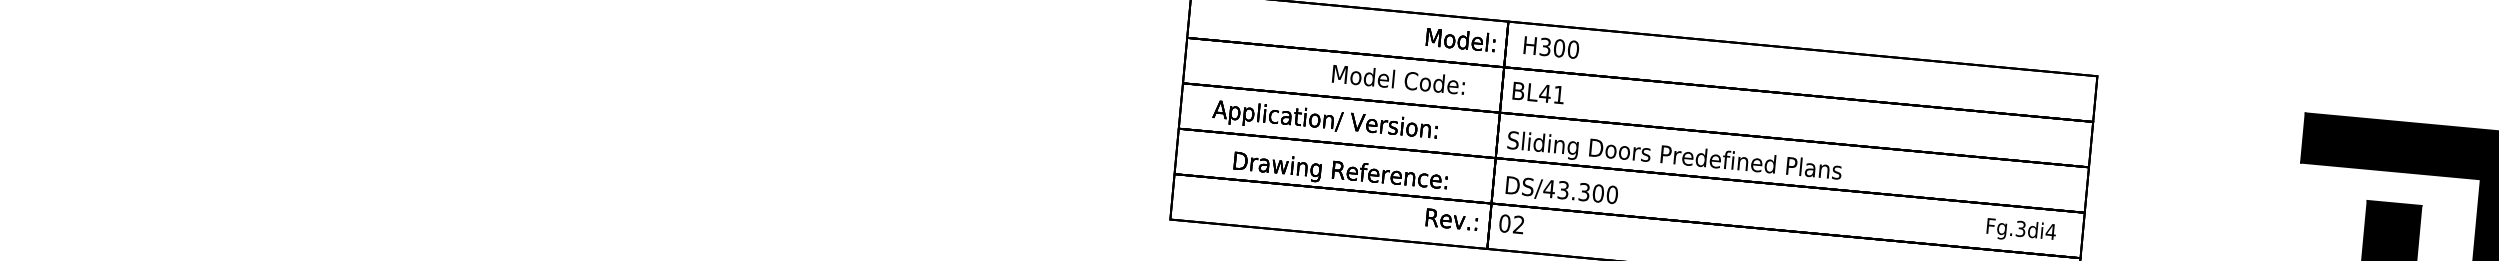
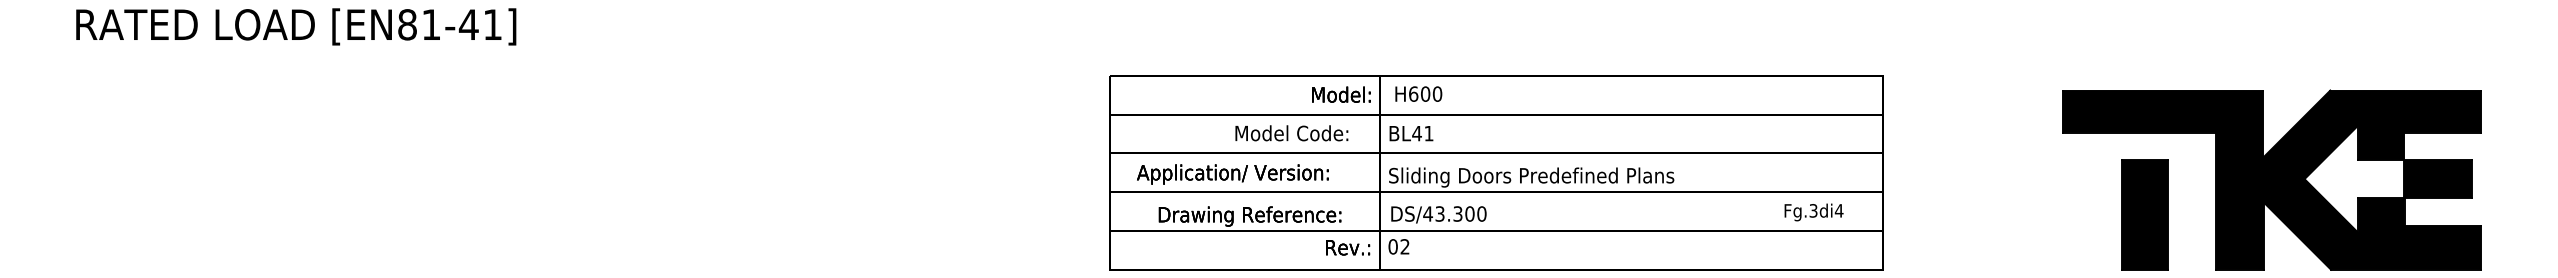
text: (1545, 46) -> (1413, 93), H300 -> H600
text: (2020, 230) -> (1813, 212), moved

